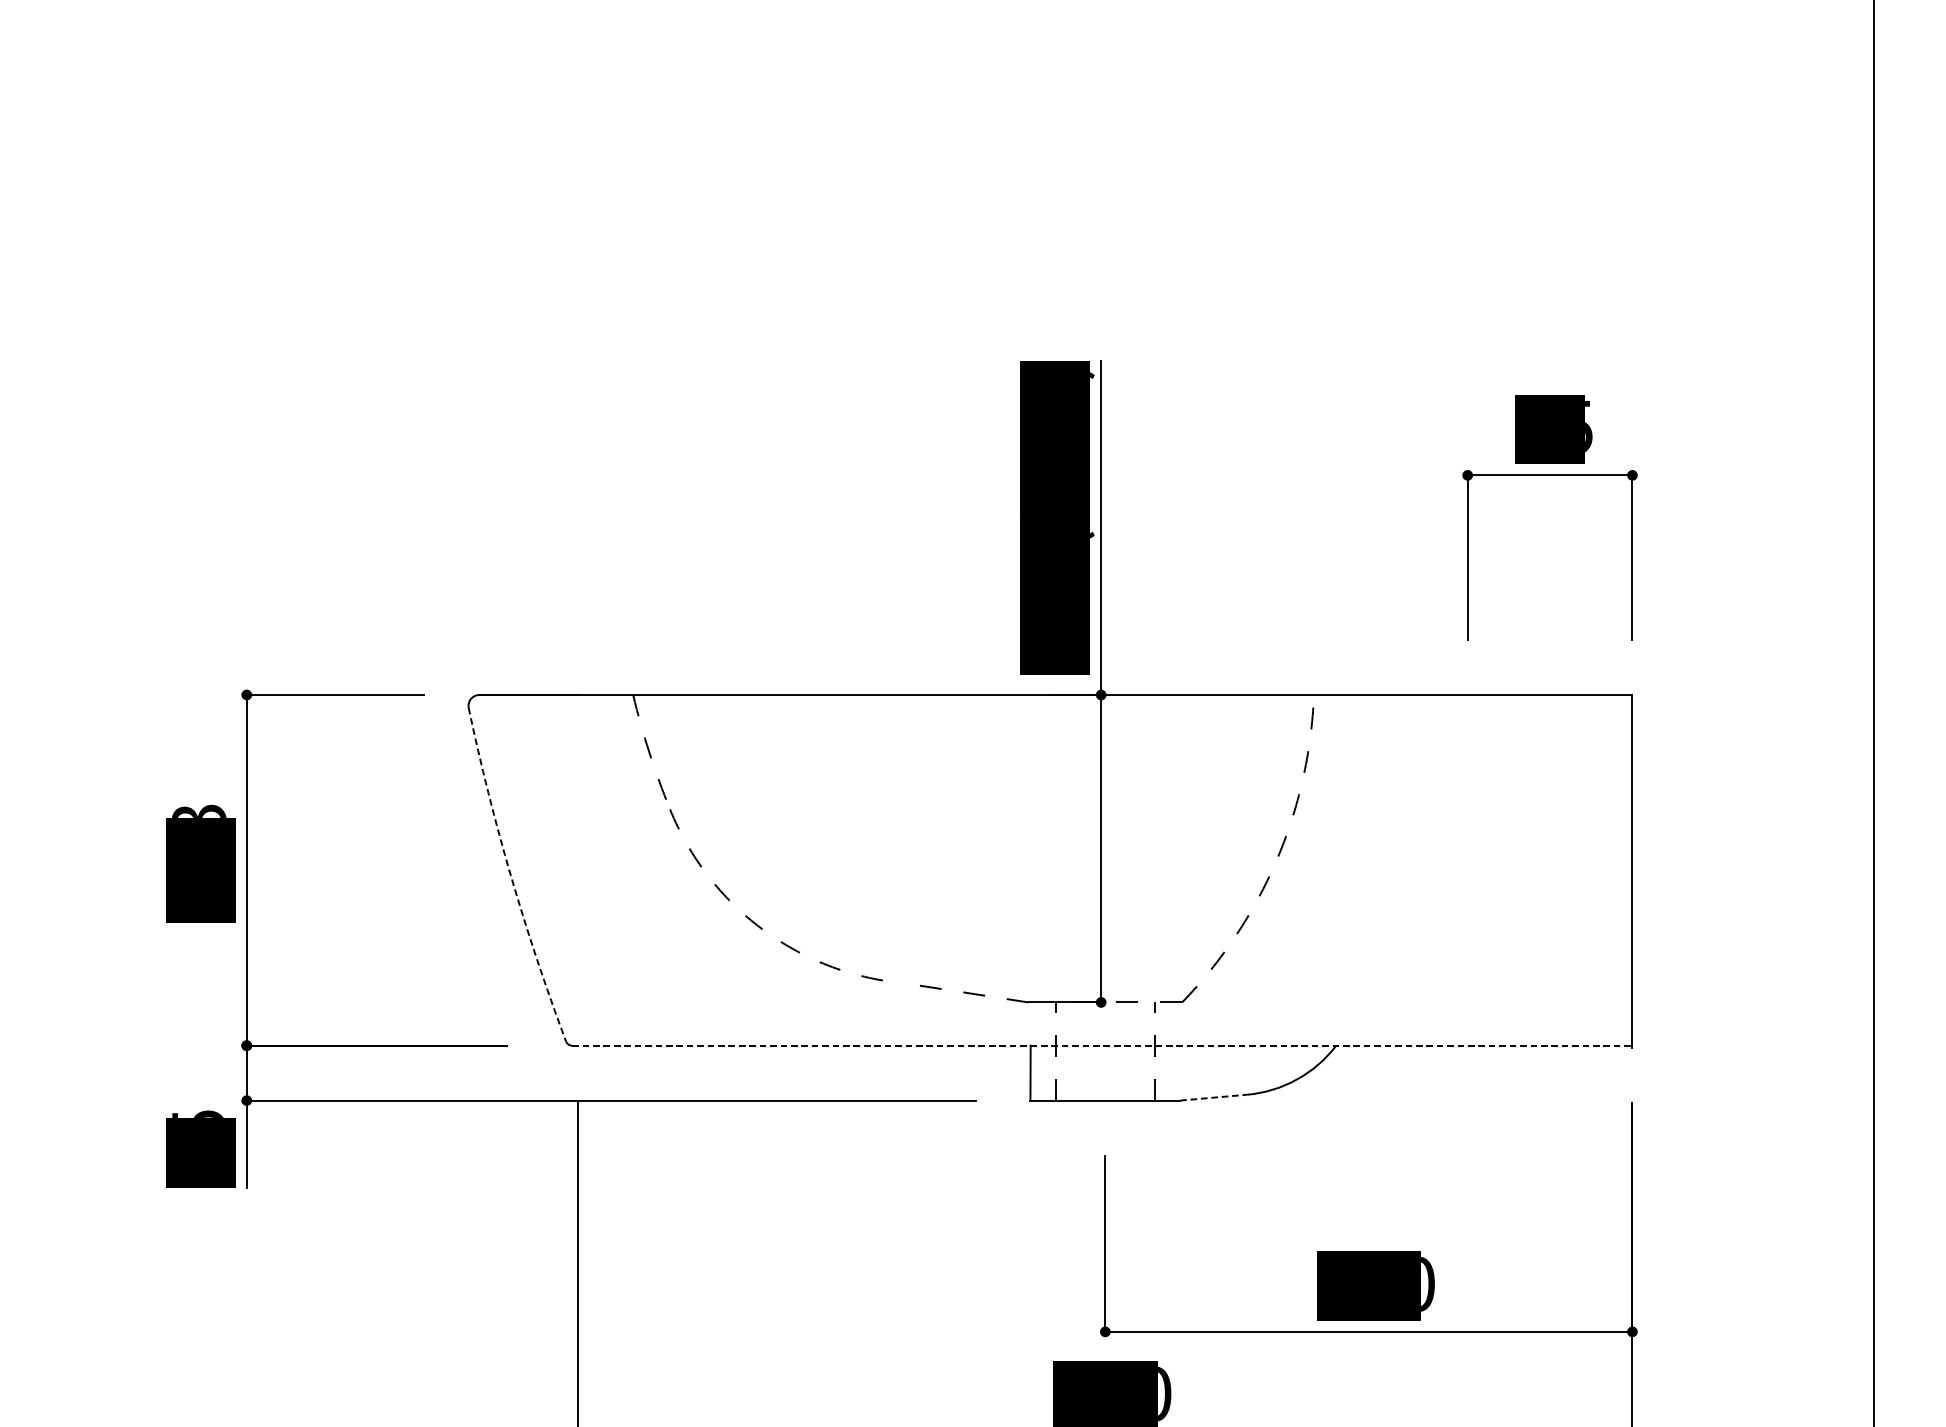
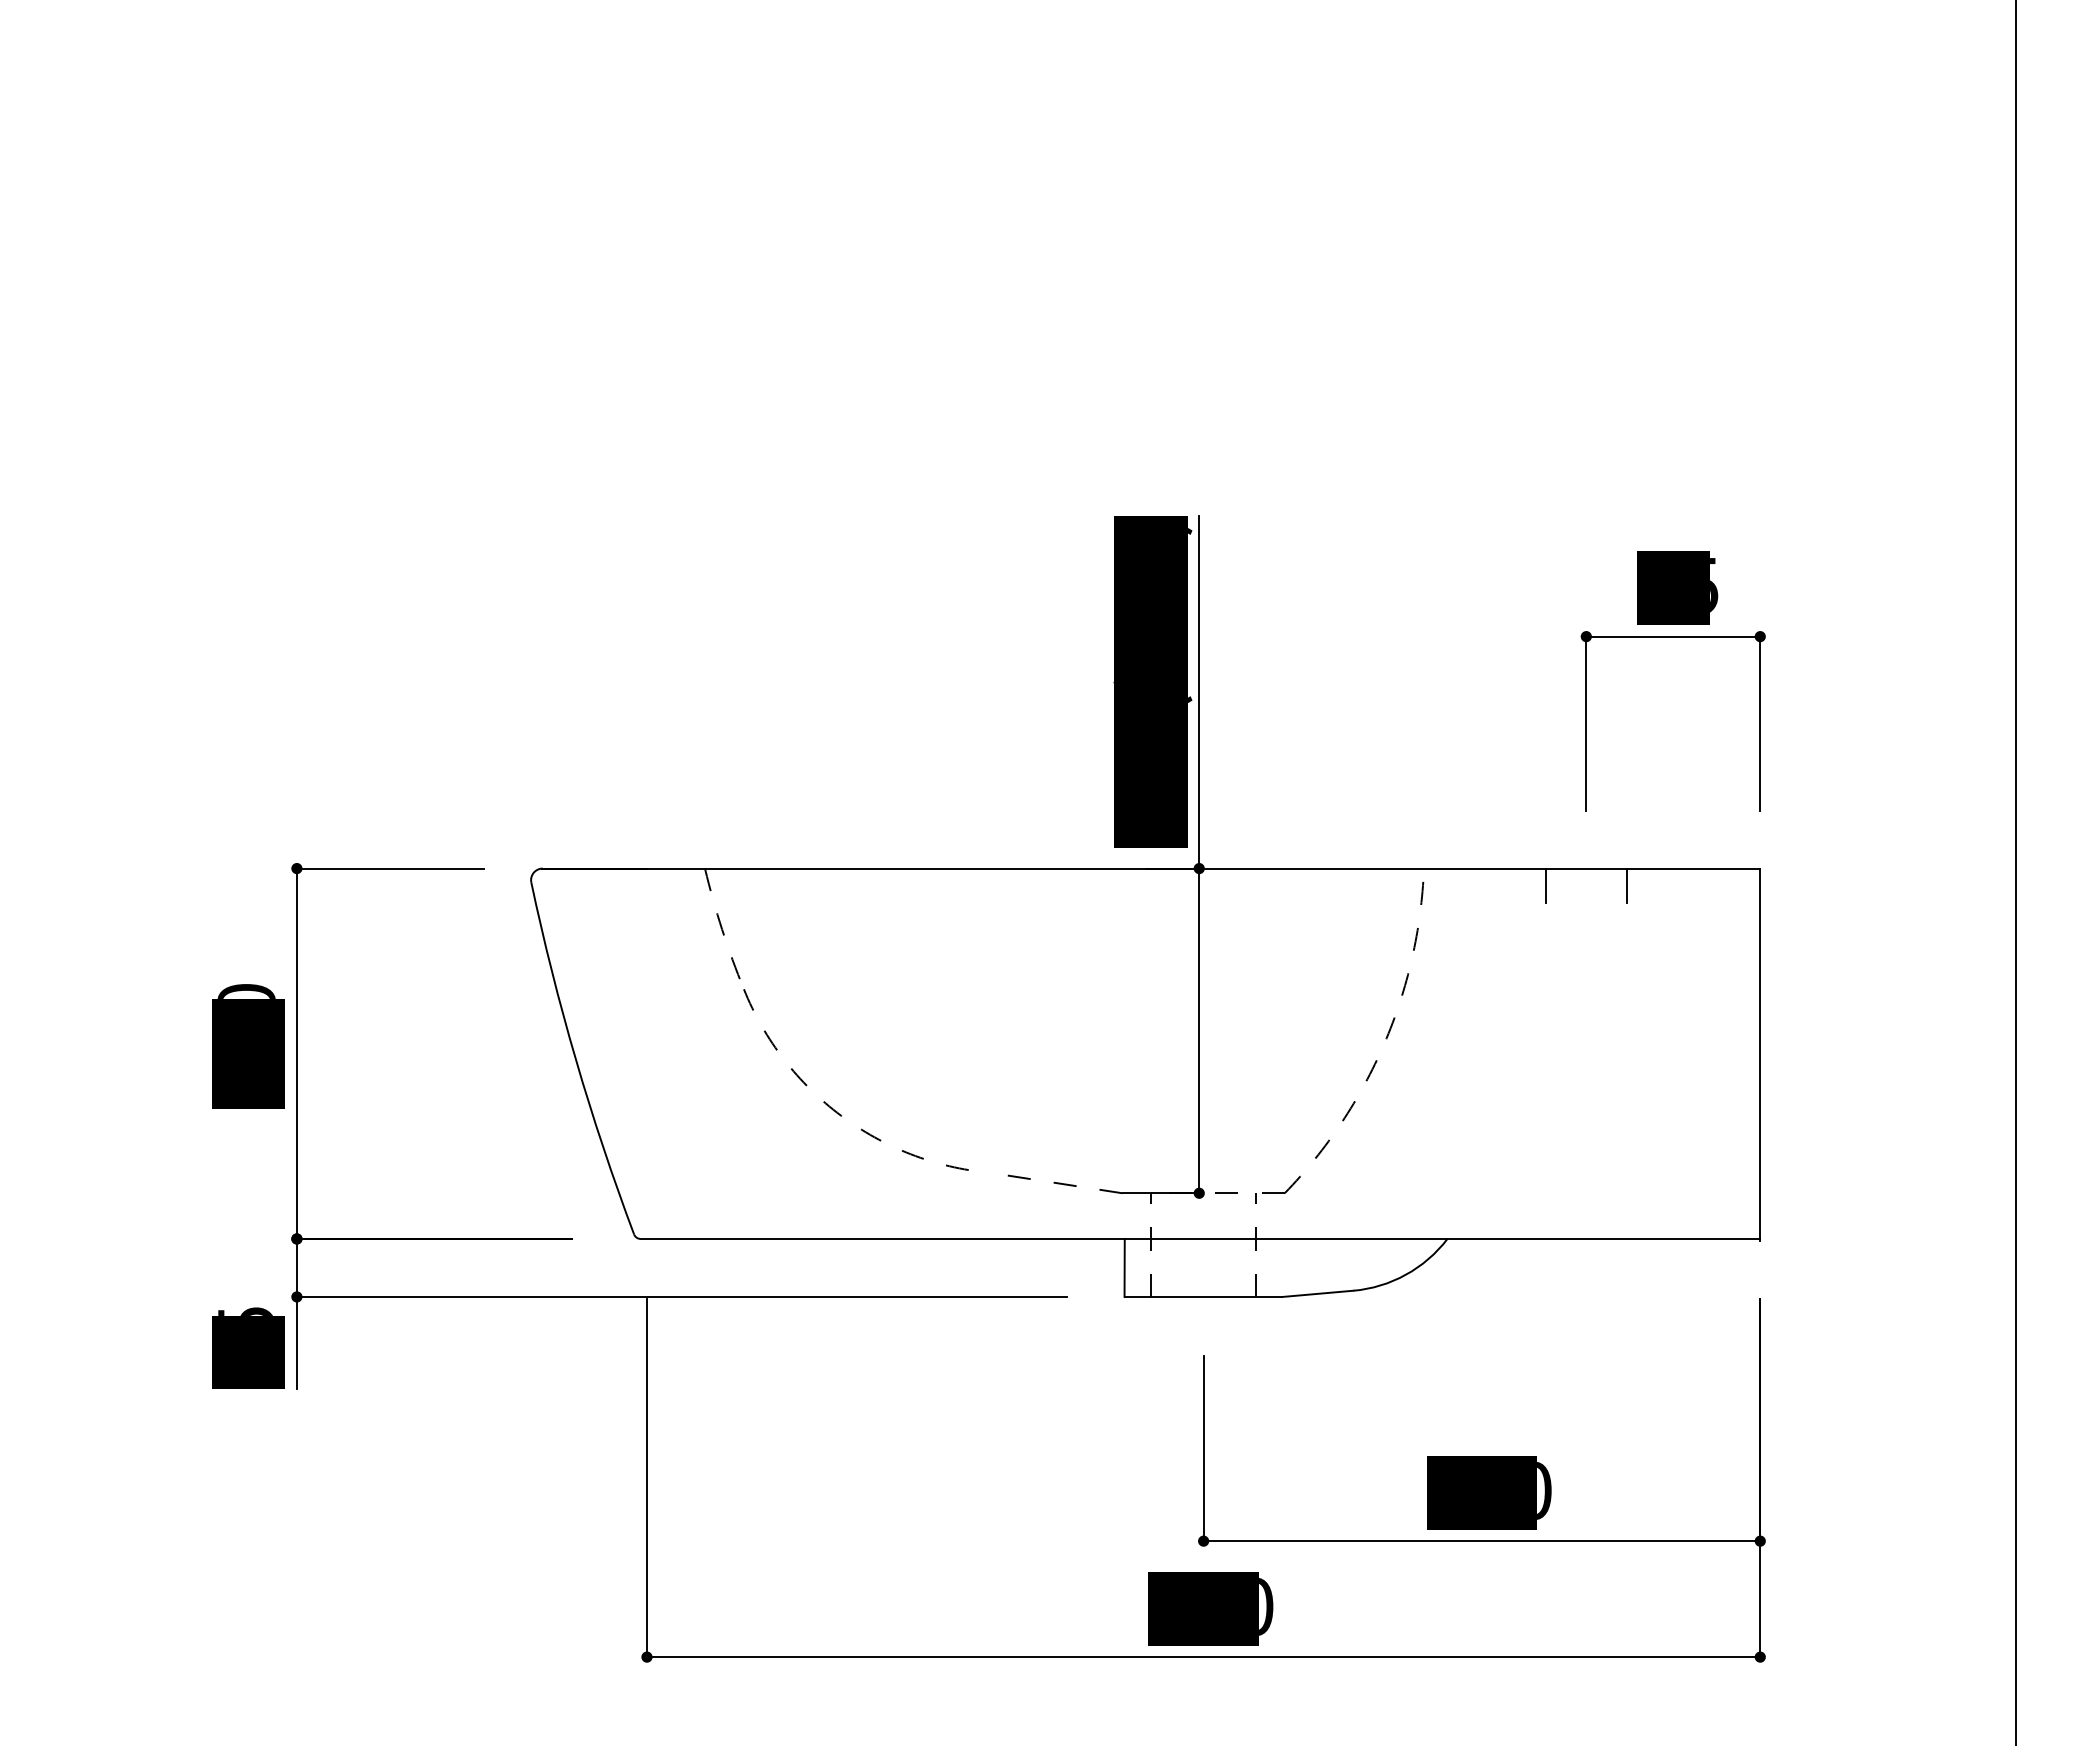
line: (1429, 711) -> (1545, 885), added
line: (1505, 711) -> (1626, 885), added
text: (199, 811) -> (246, 991), 143 -> 160
arc: (511, 876) -> (576, 1060), dashed -> solid
line: (1102, 1045) -> (1200, 1238), dashed -> solid
line: (1214, 1097) -> (1318, 1293), dashed -> solid

